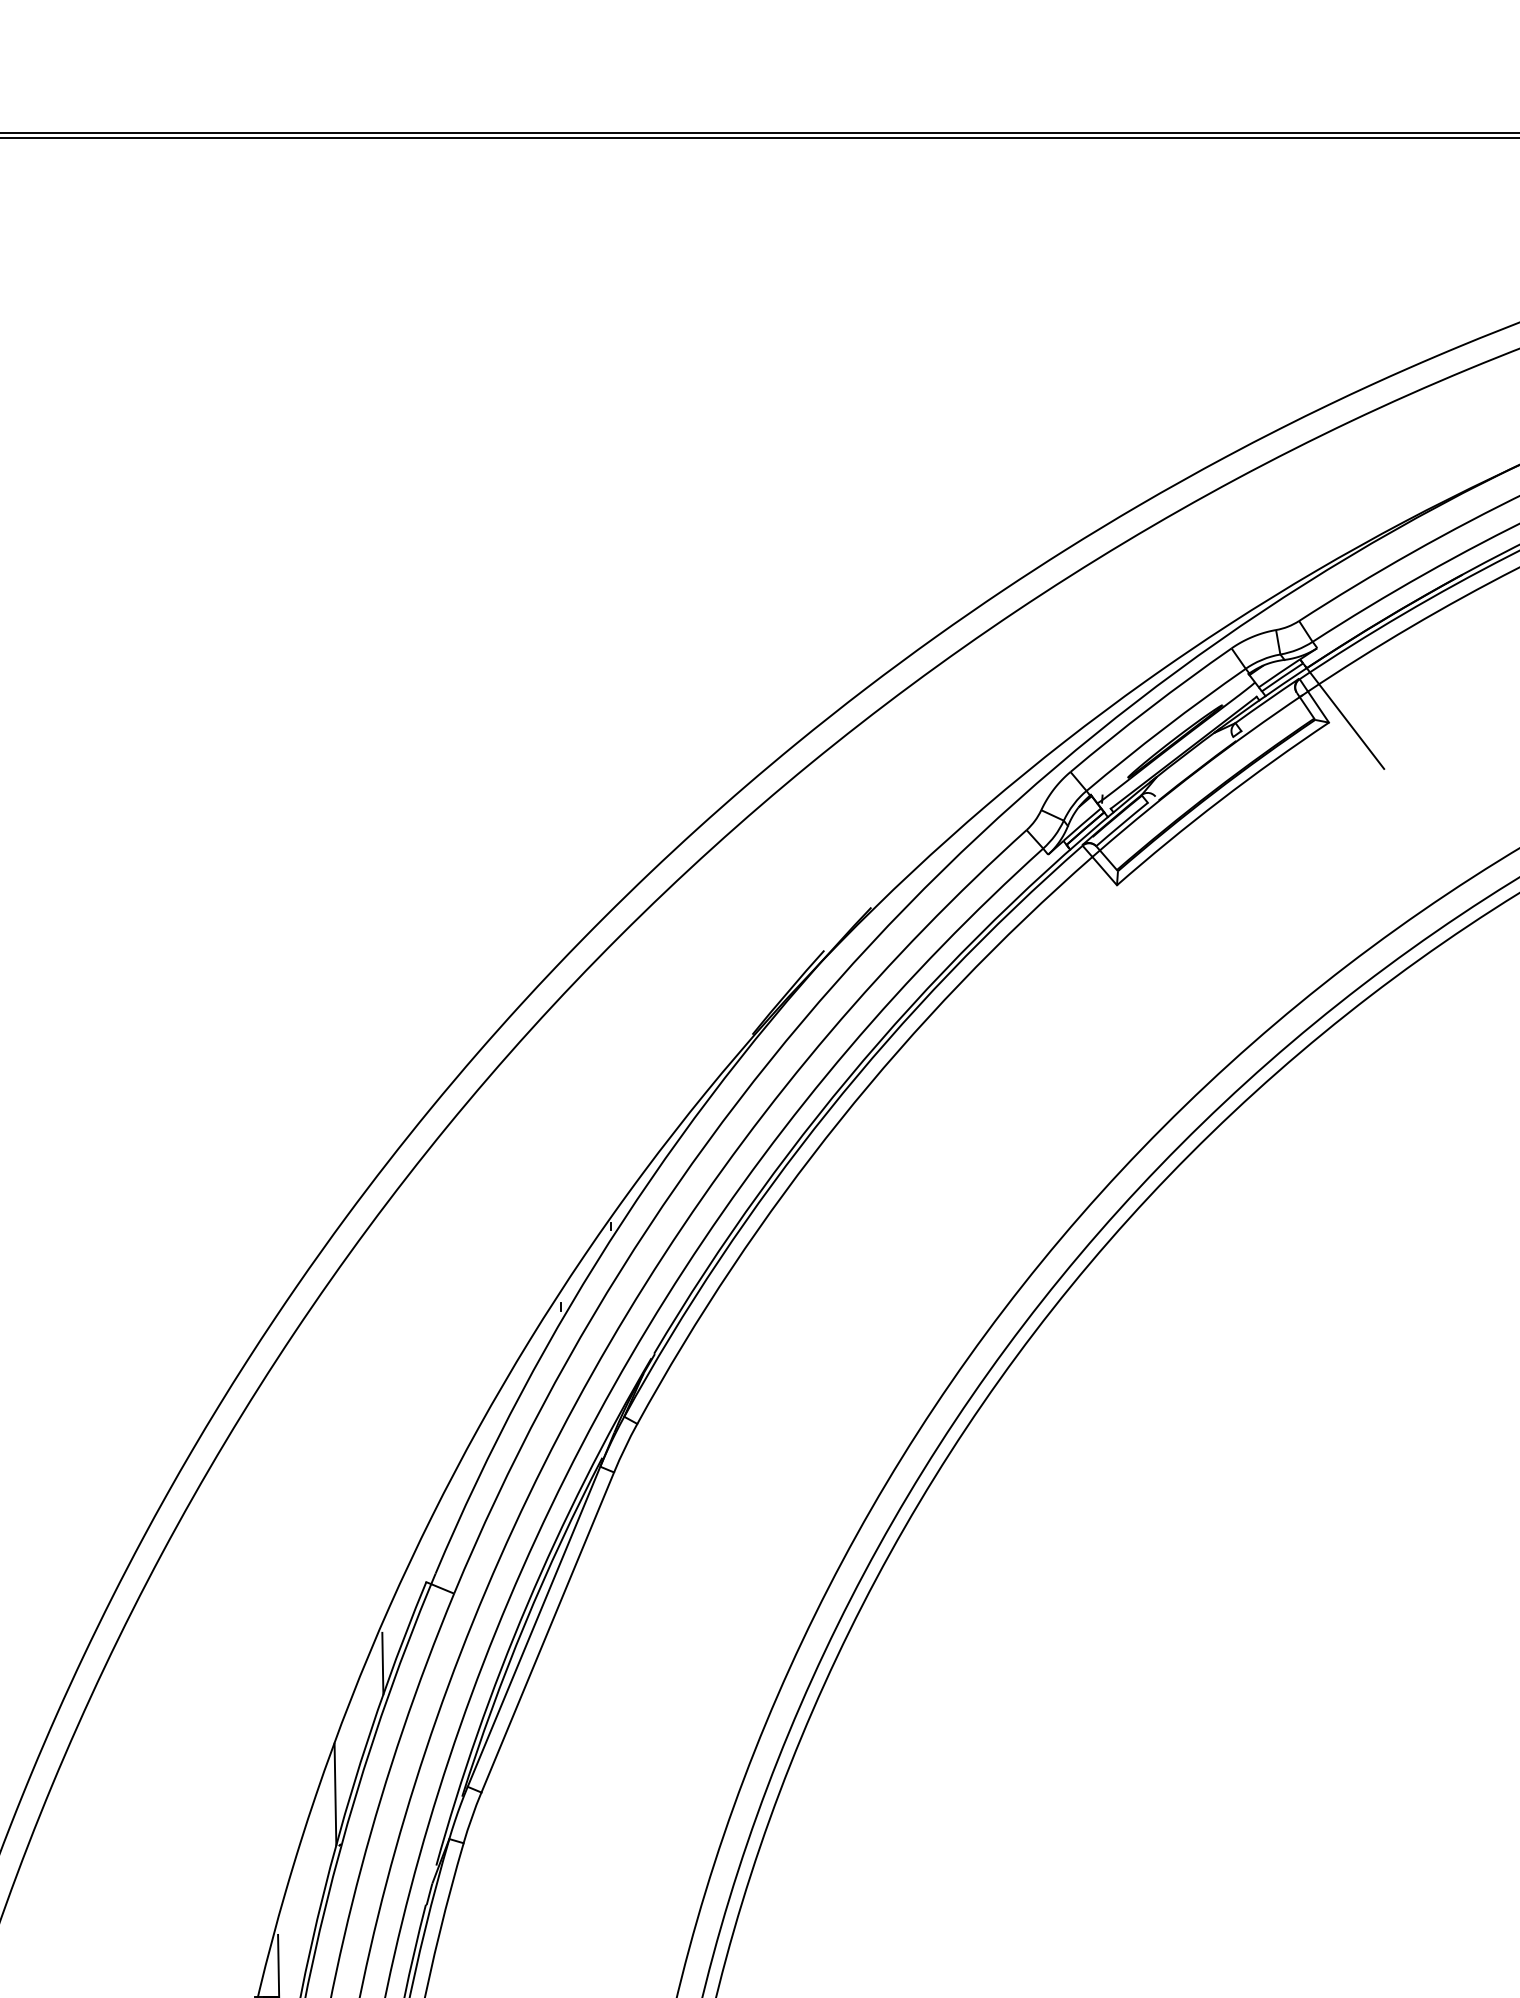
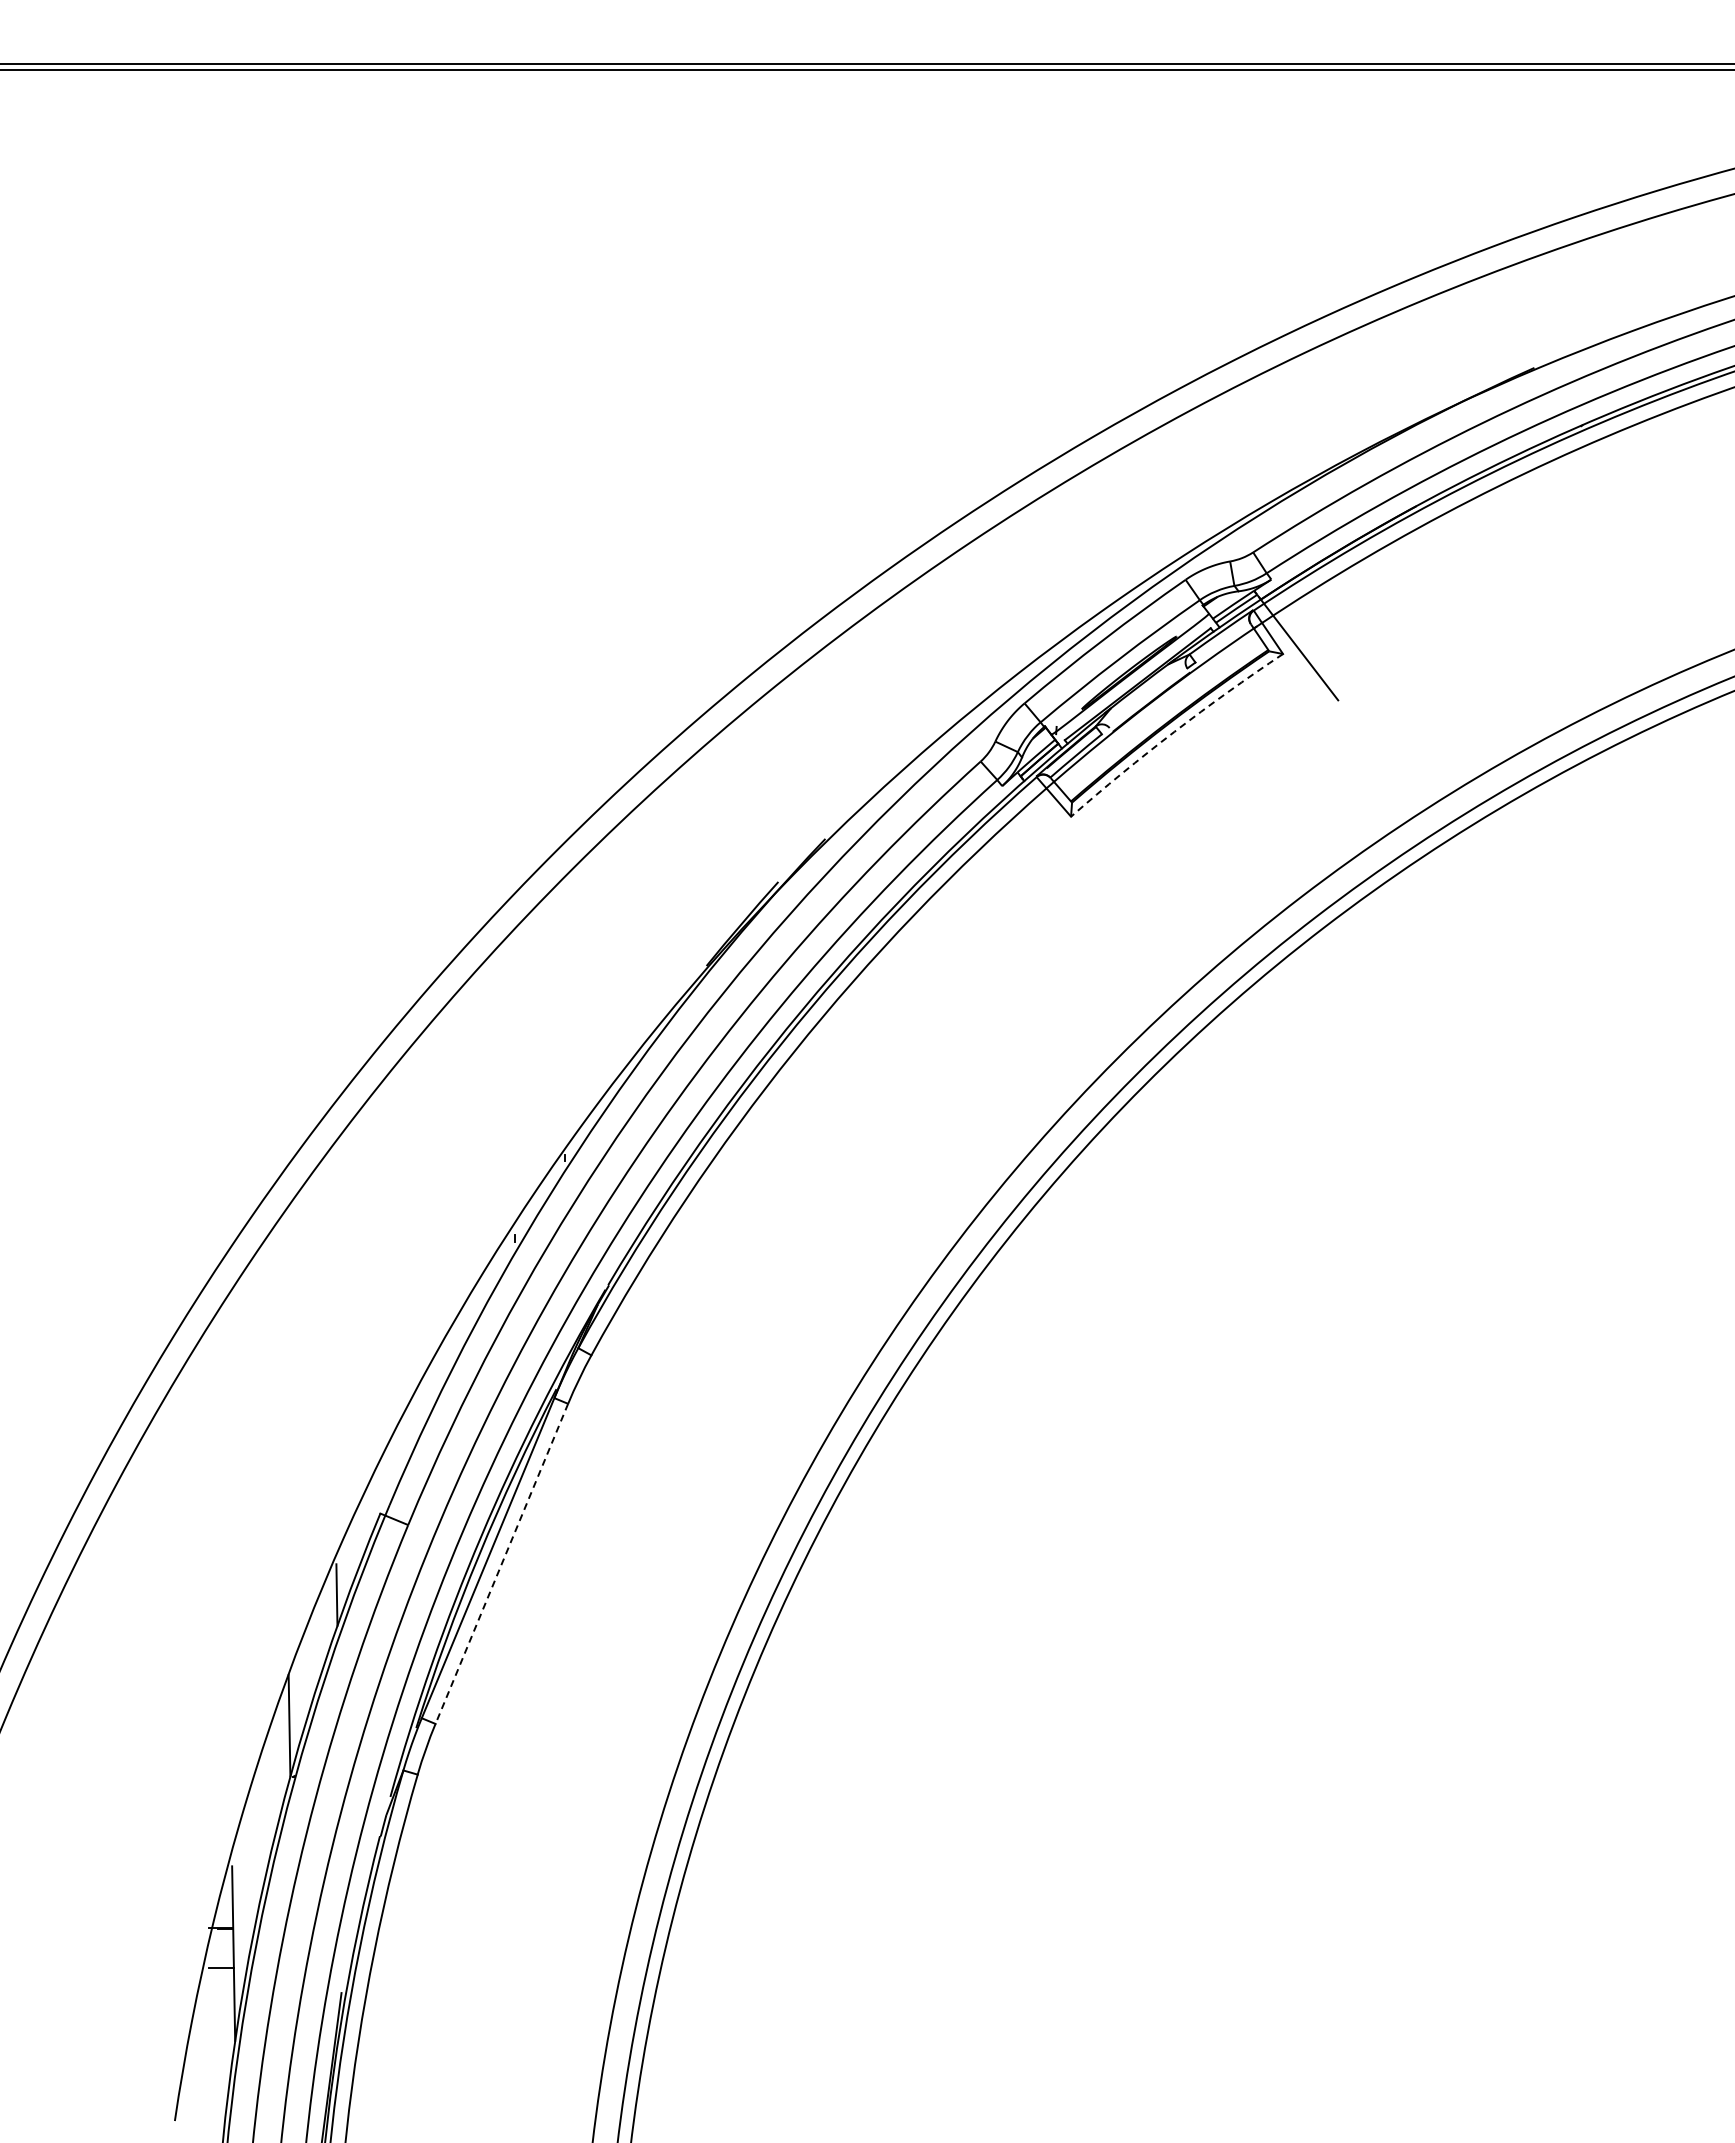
arc: (1220, 800) -> (1174, 731), solid -> dashed
line: (547, 1633) -> (501, 1564), solid -> dashed

